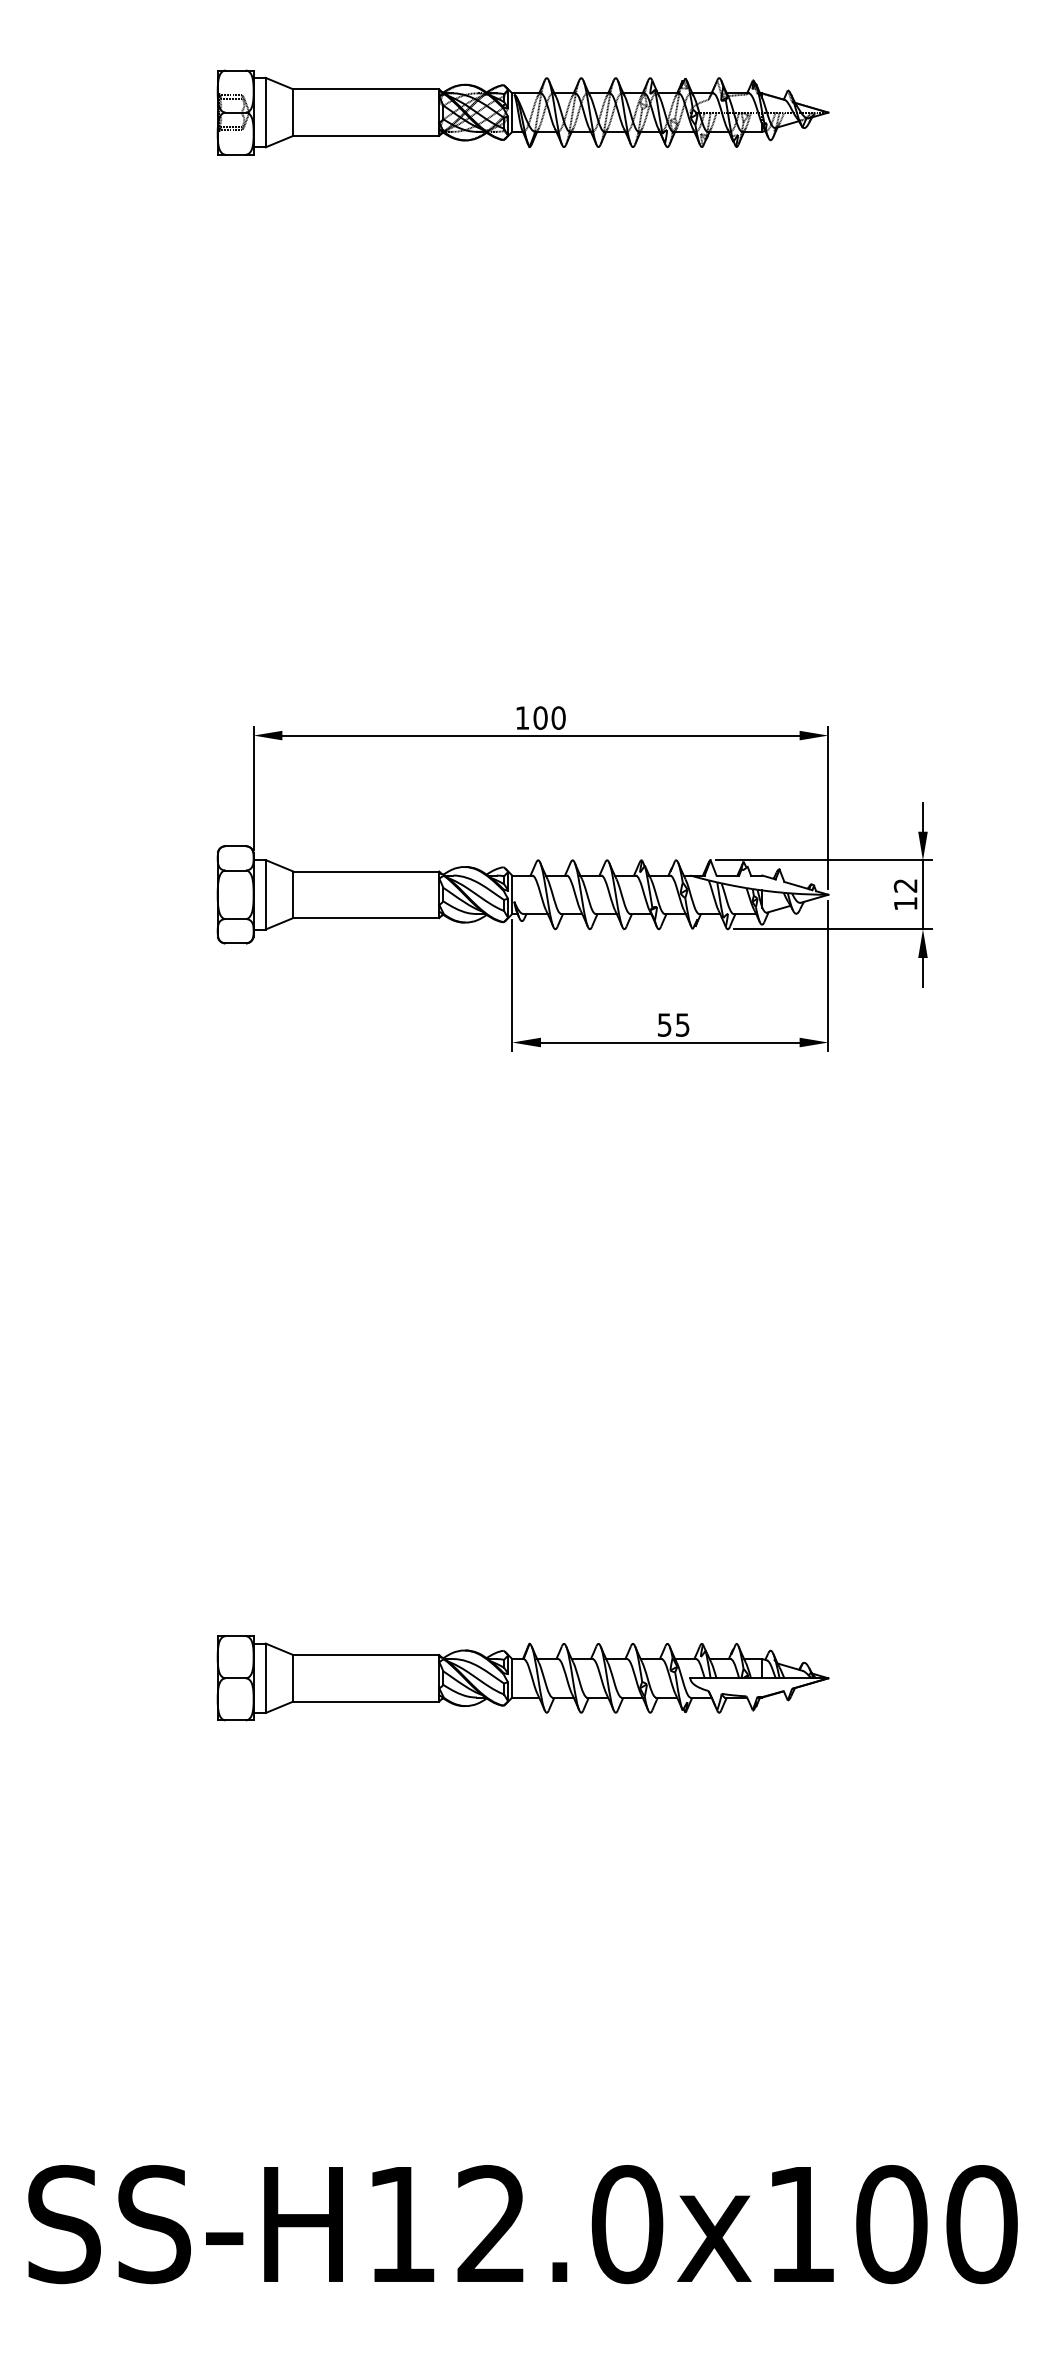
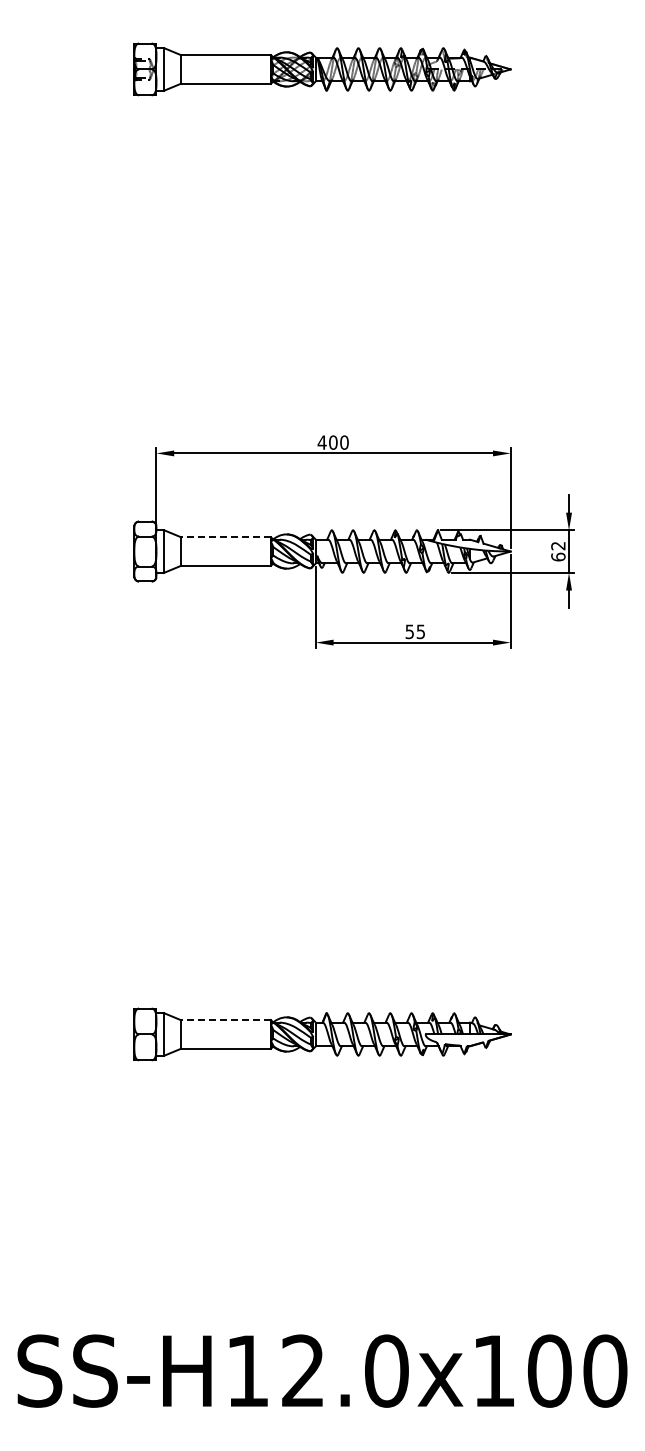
text: (521, 717) -> (321, 442), 100 -> 400
line: (365, 871) -> (225, 537), solid -> dashed
text: (905, 902) -> (558, 556), 12 -> 62
line: (365, 1655) -> (225, 1020), solid -> dashed

